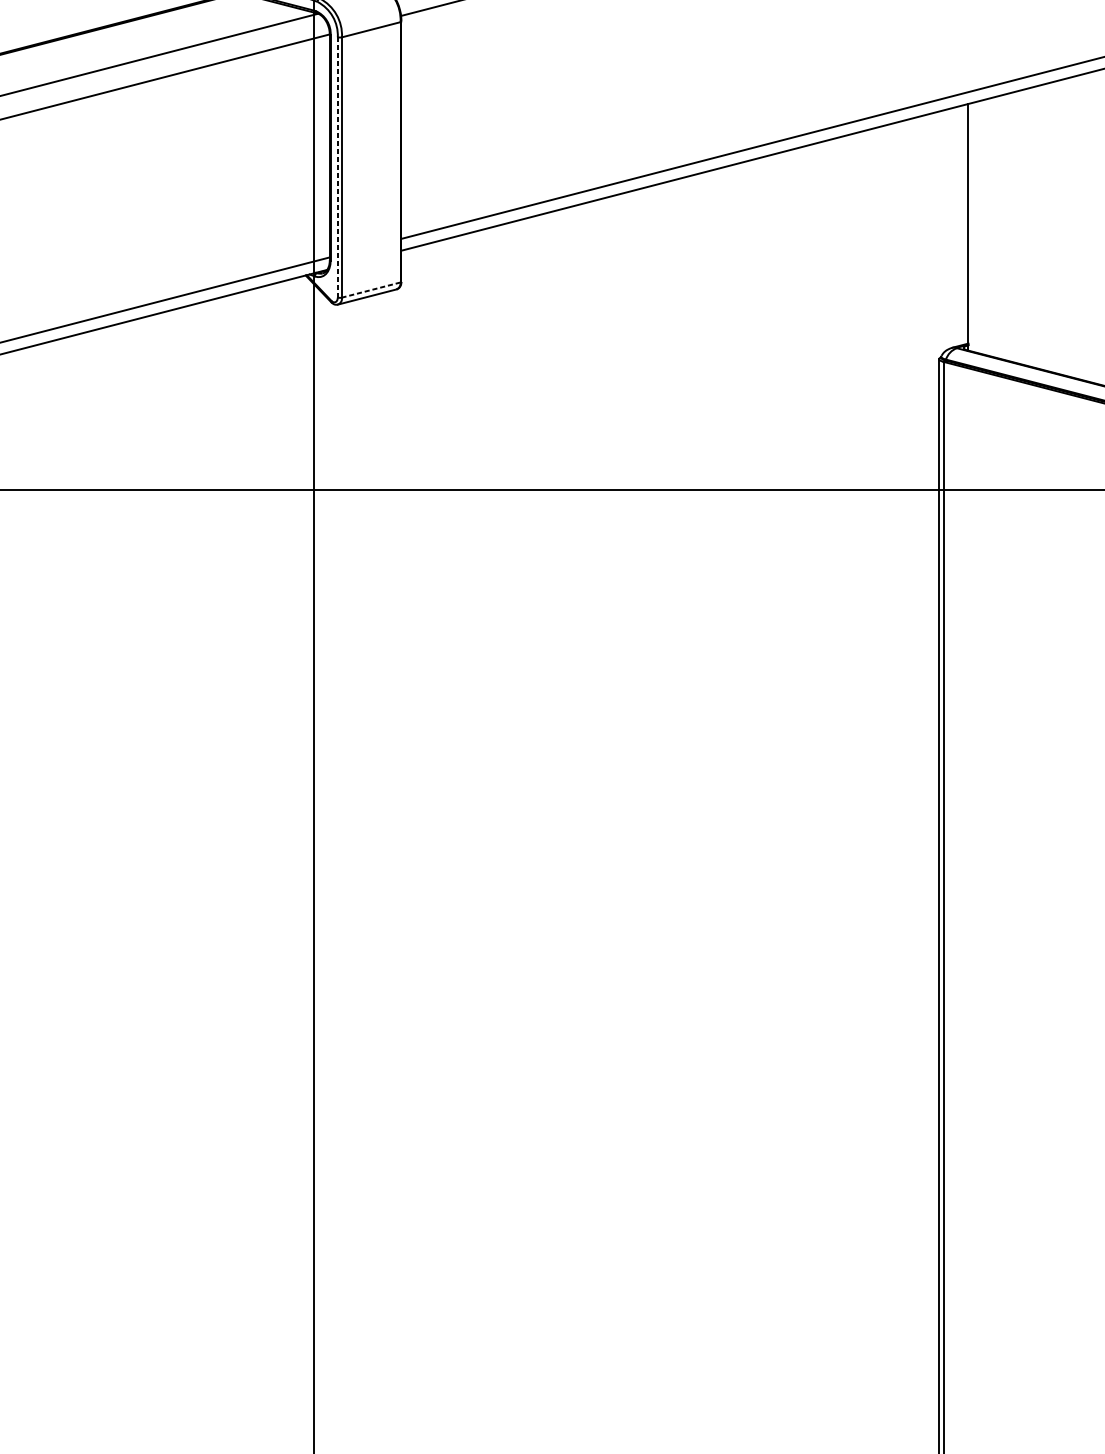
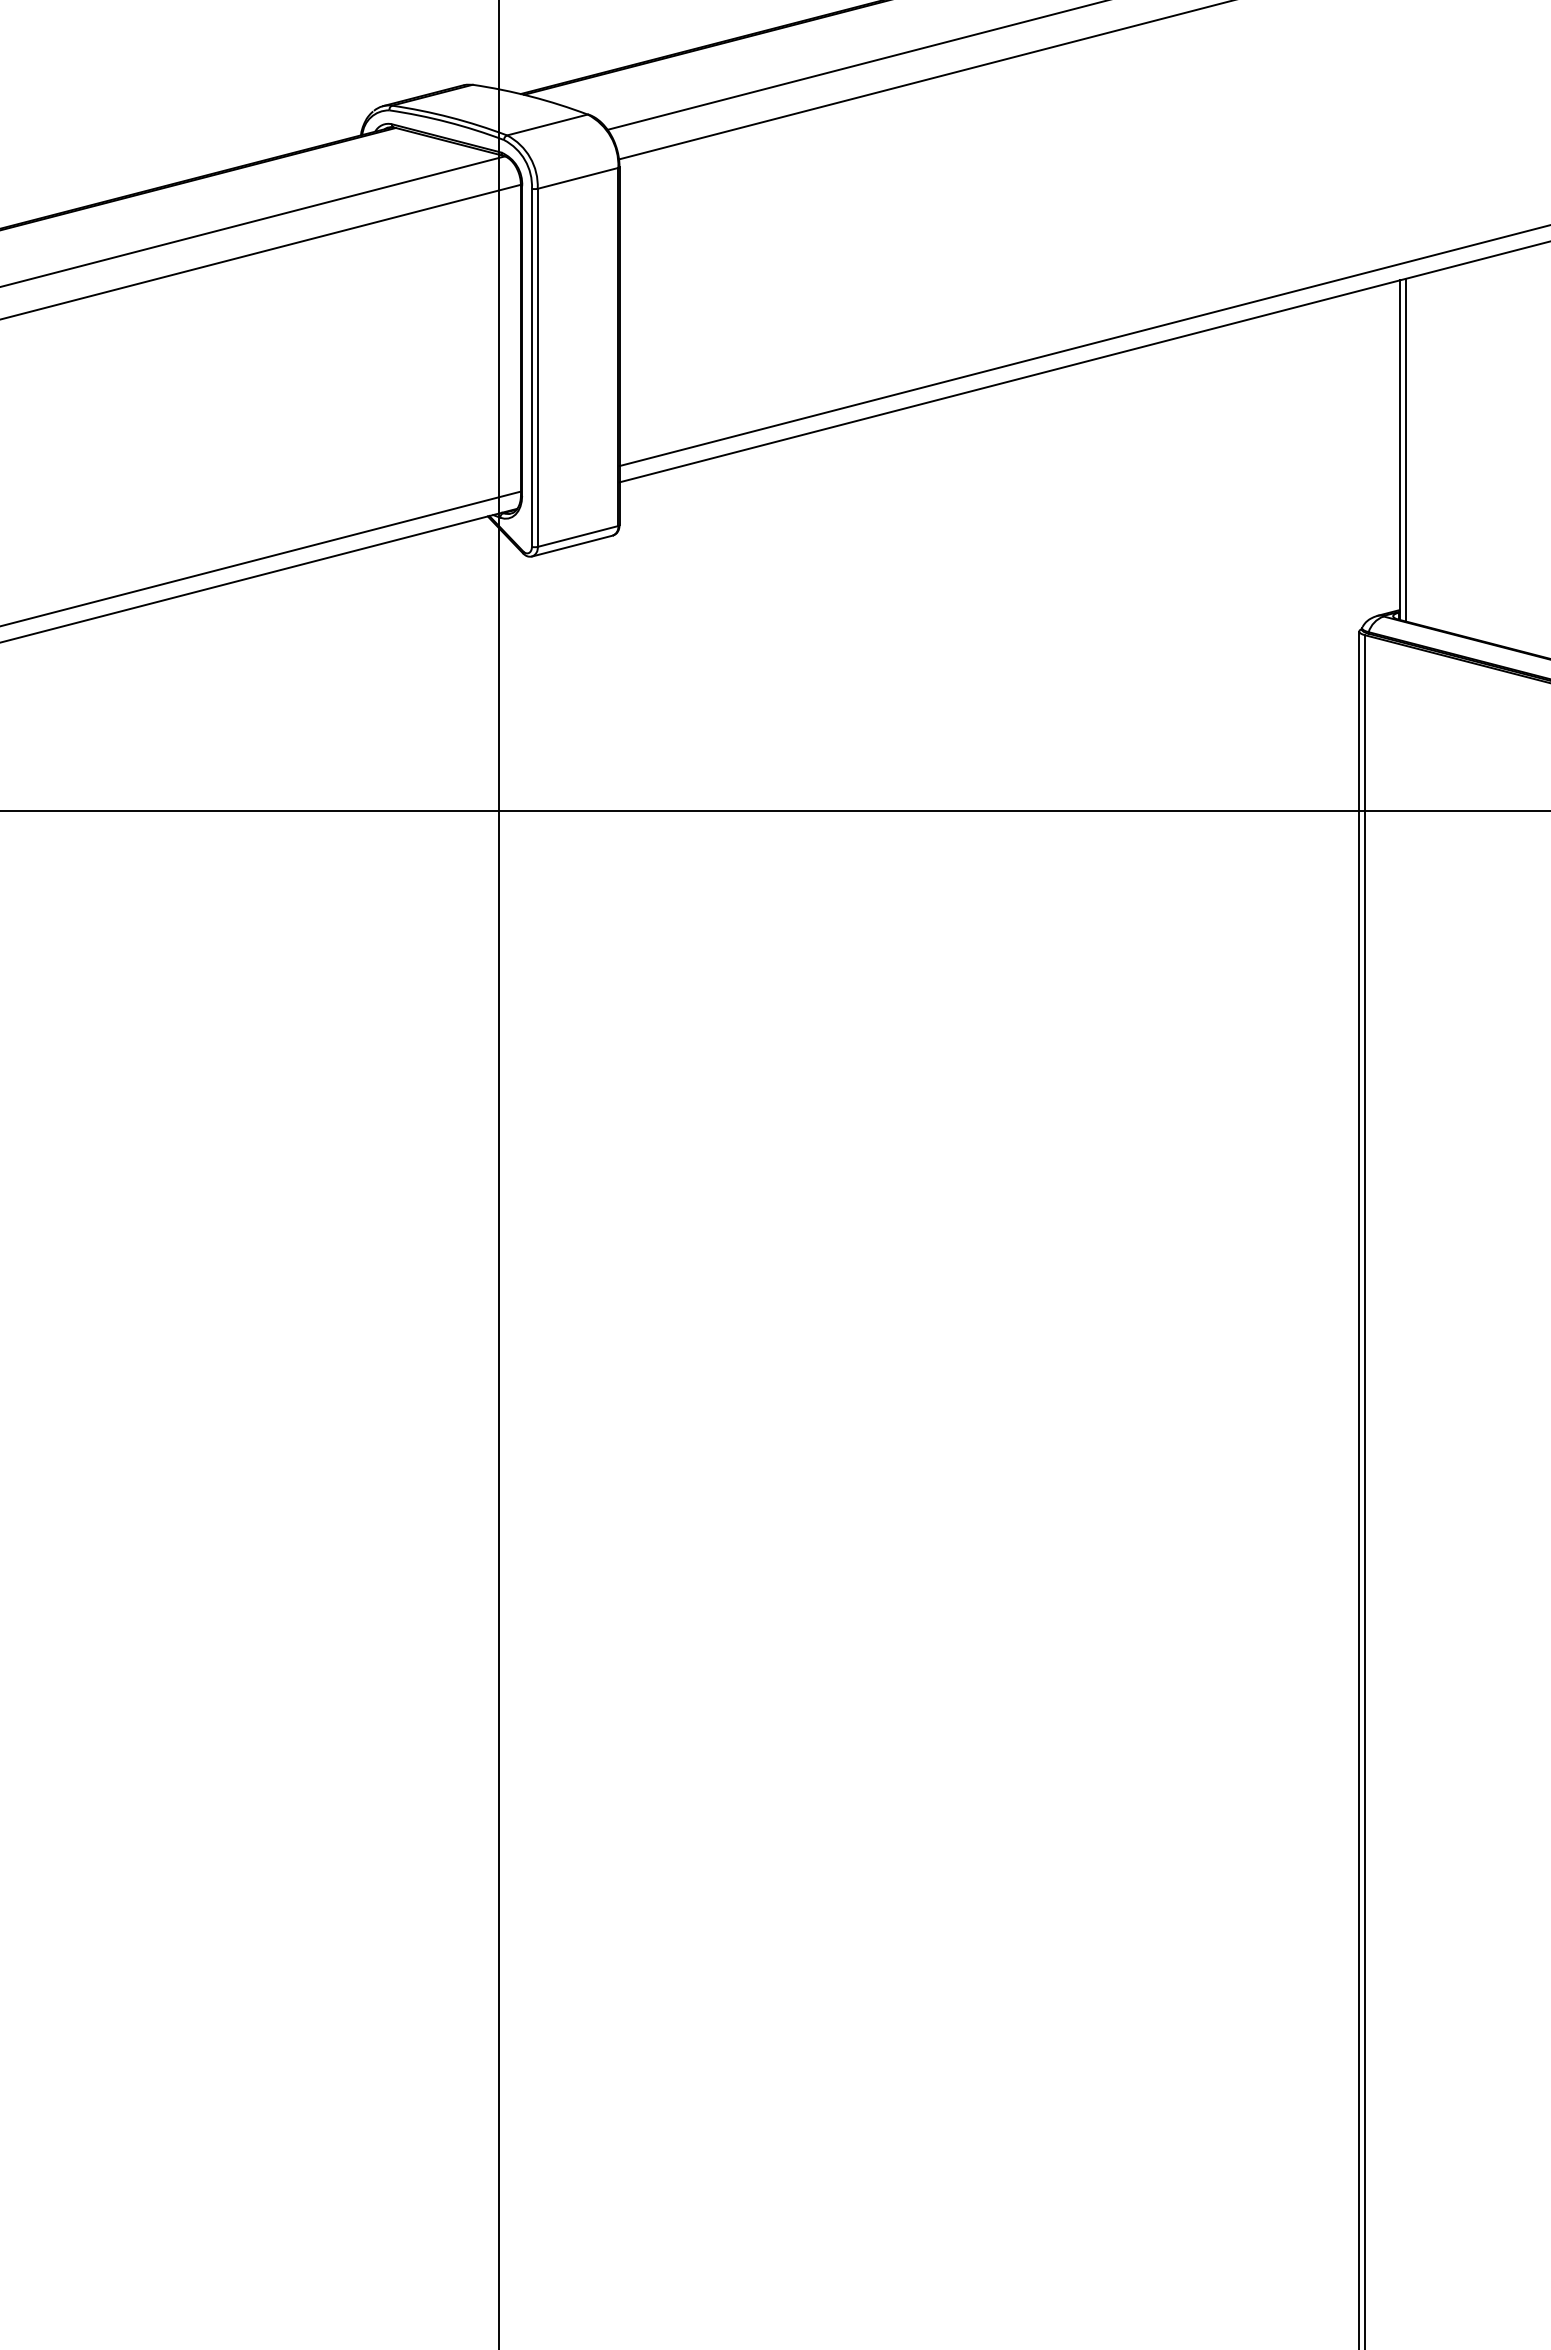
line: (337, 167) -> (531, 367), dashed -> solid
line: (972, 226) -> (1405, 449), added
line: (371, 290) -> (578, 536), dashed -> solid

